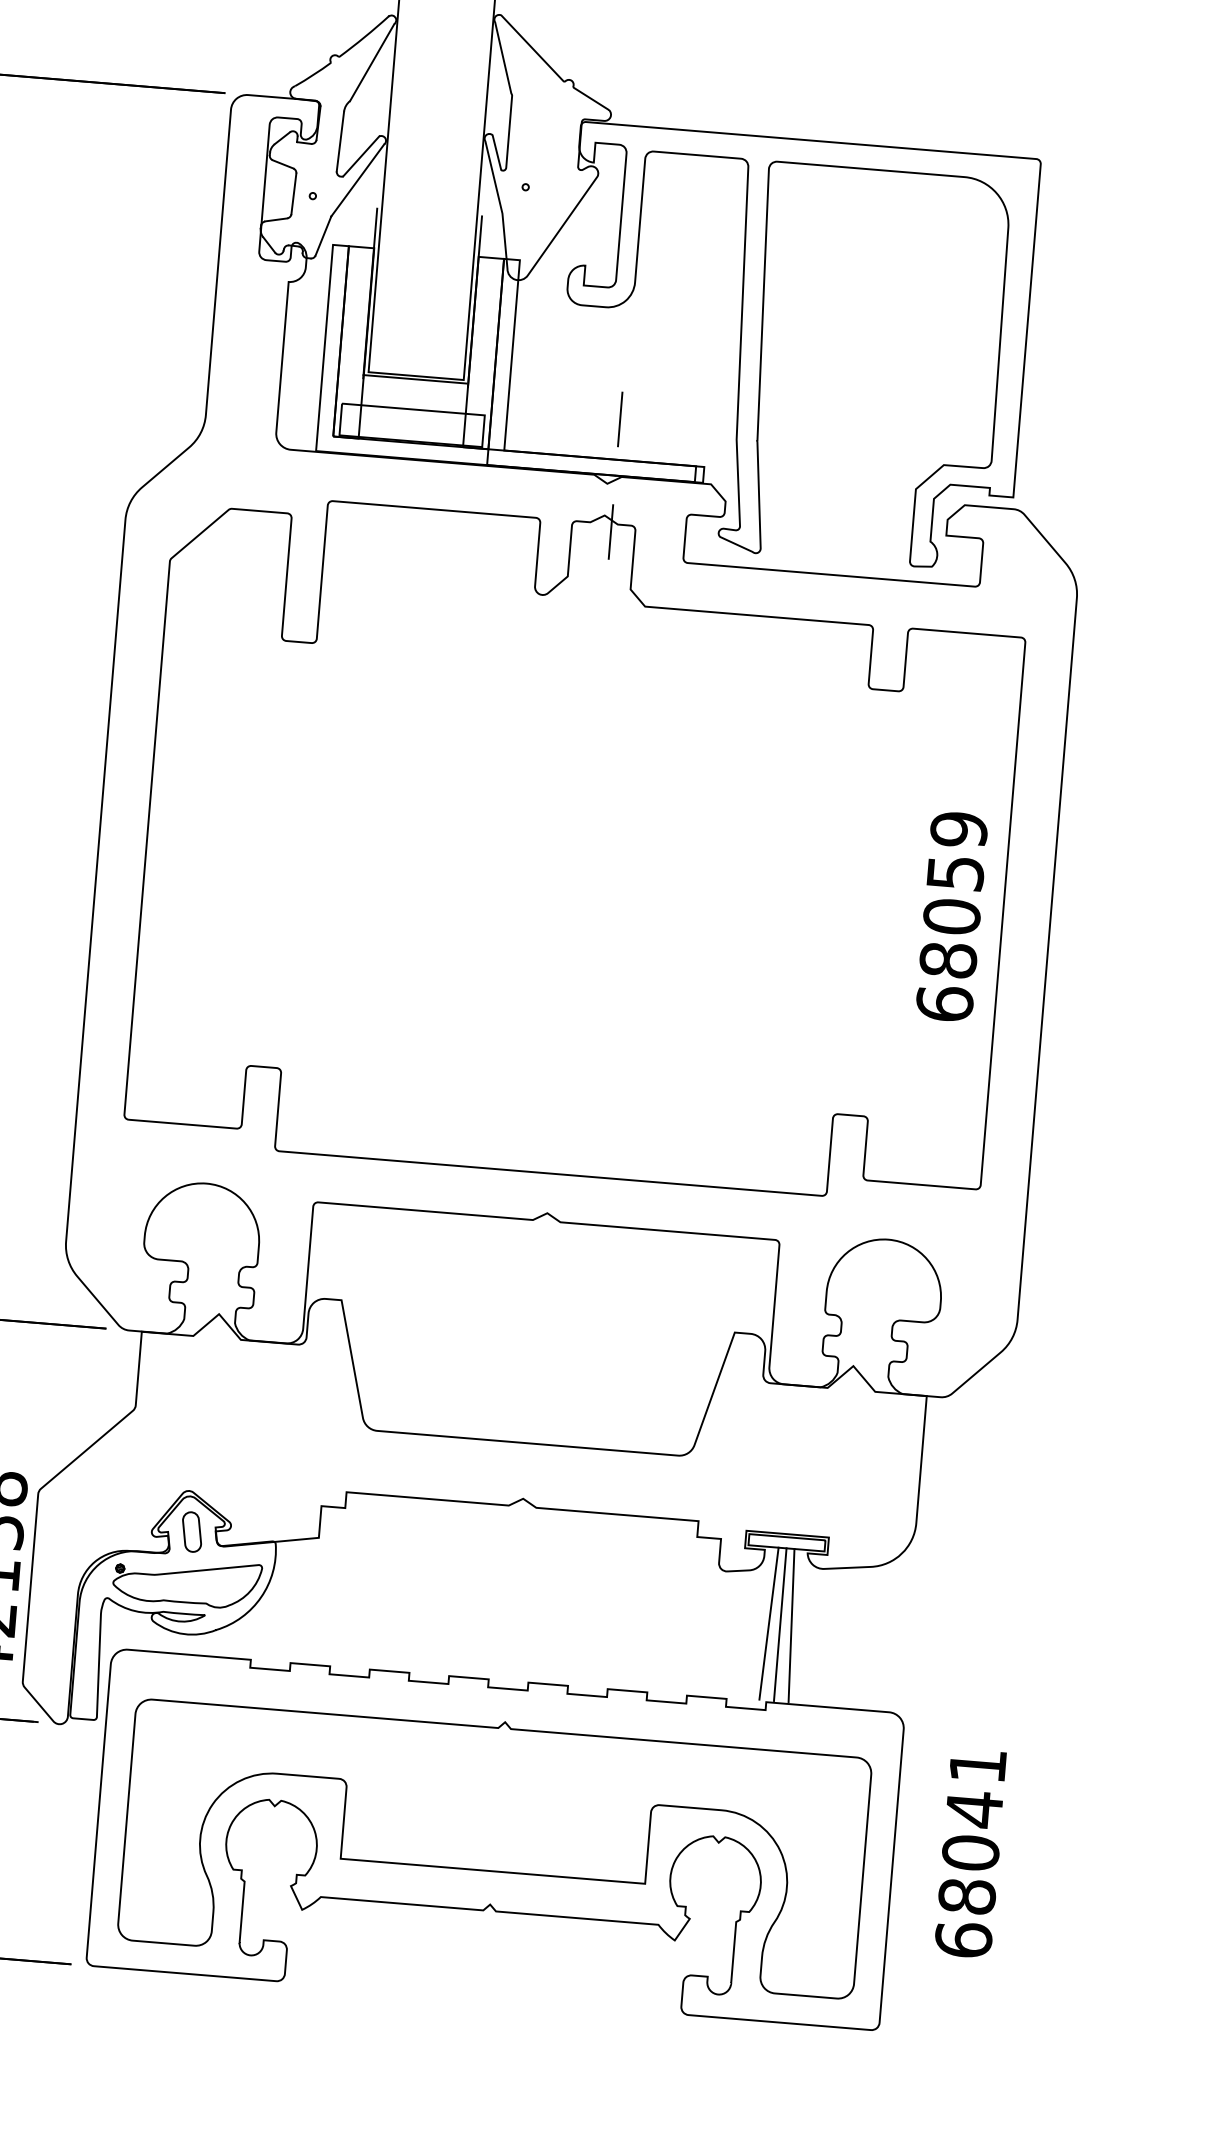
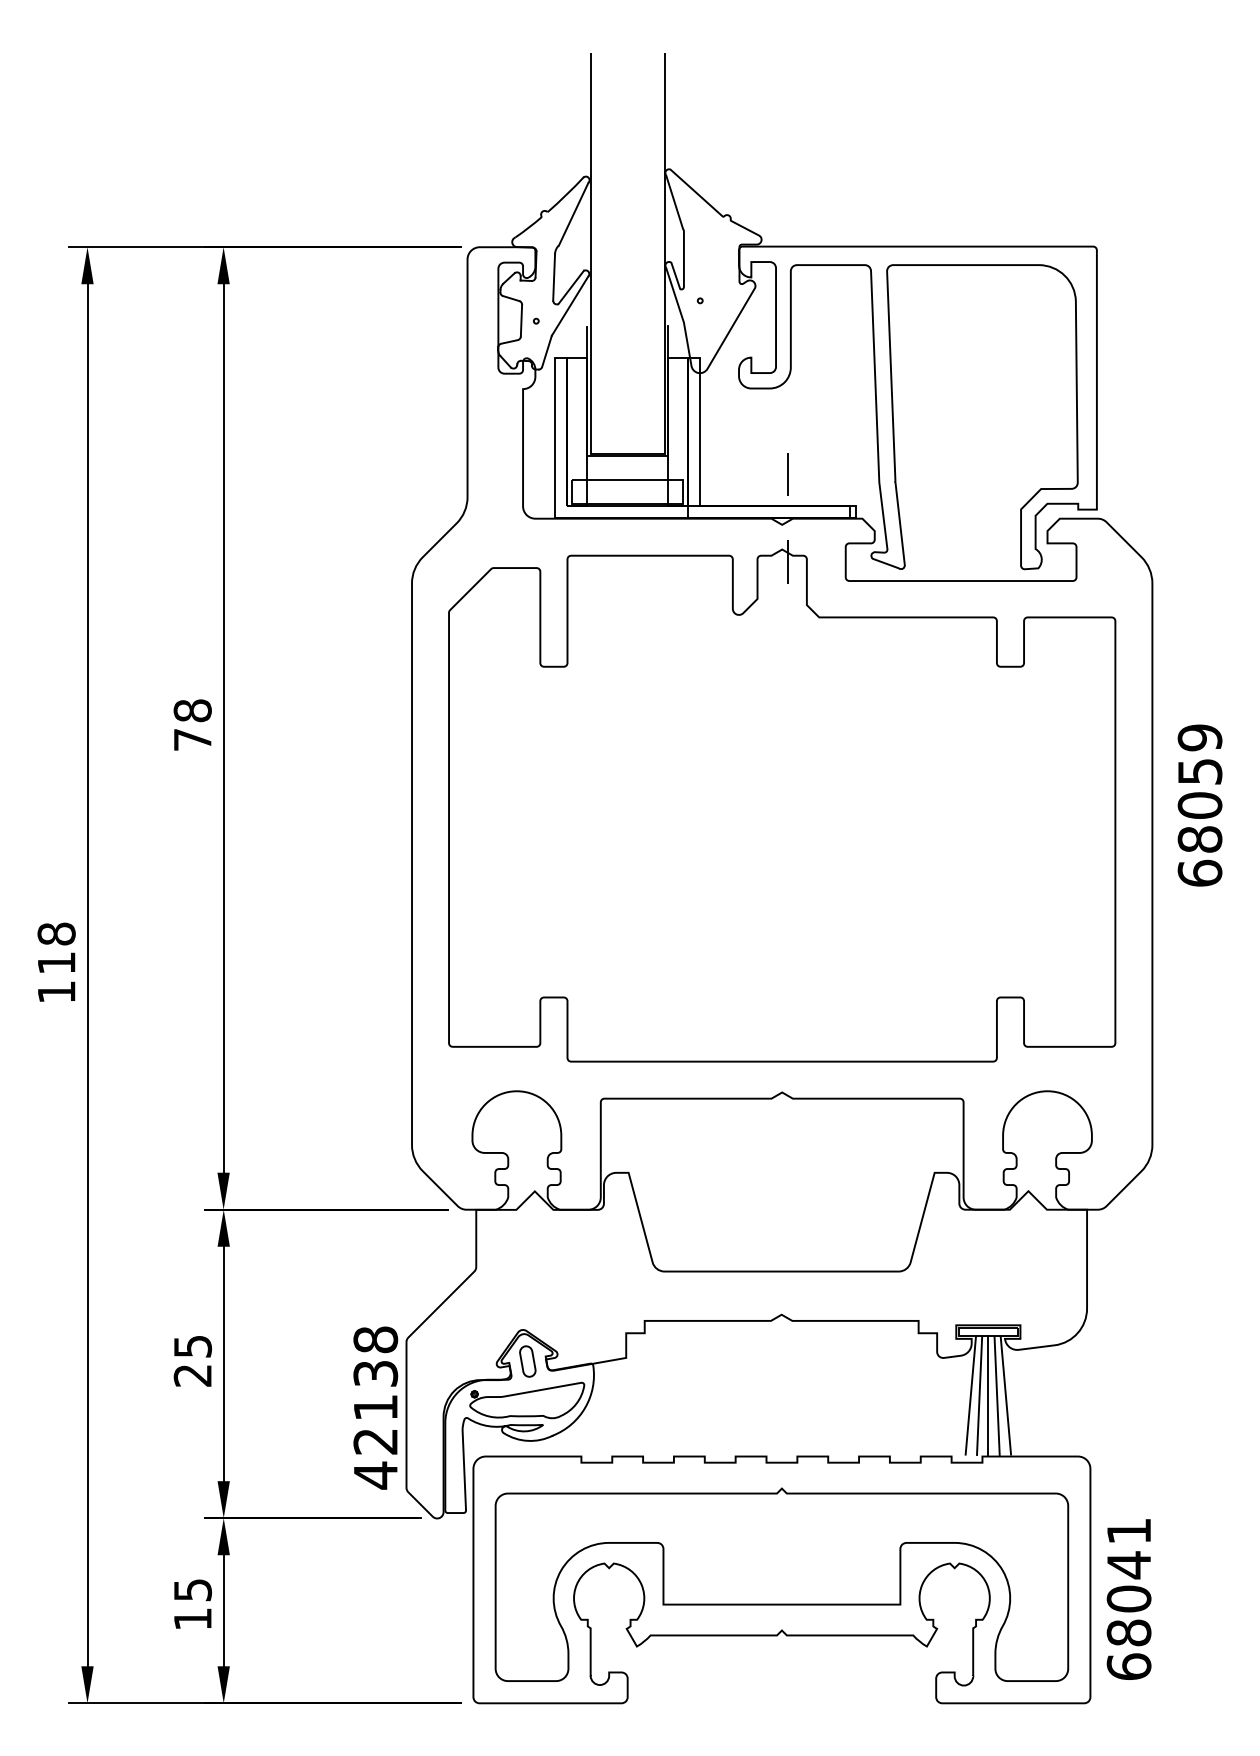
text: (951, 916) -> (1199, 805), moved
line: (757, 1622) -> (970, 1395), added
line: (802, 1626) -> (1005, 1395), added
text: (969, 1853) -> (1128, 1599), moved

